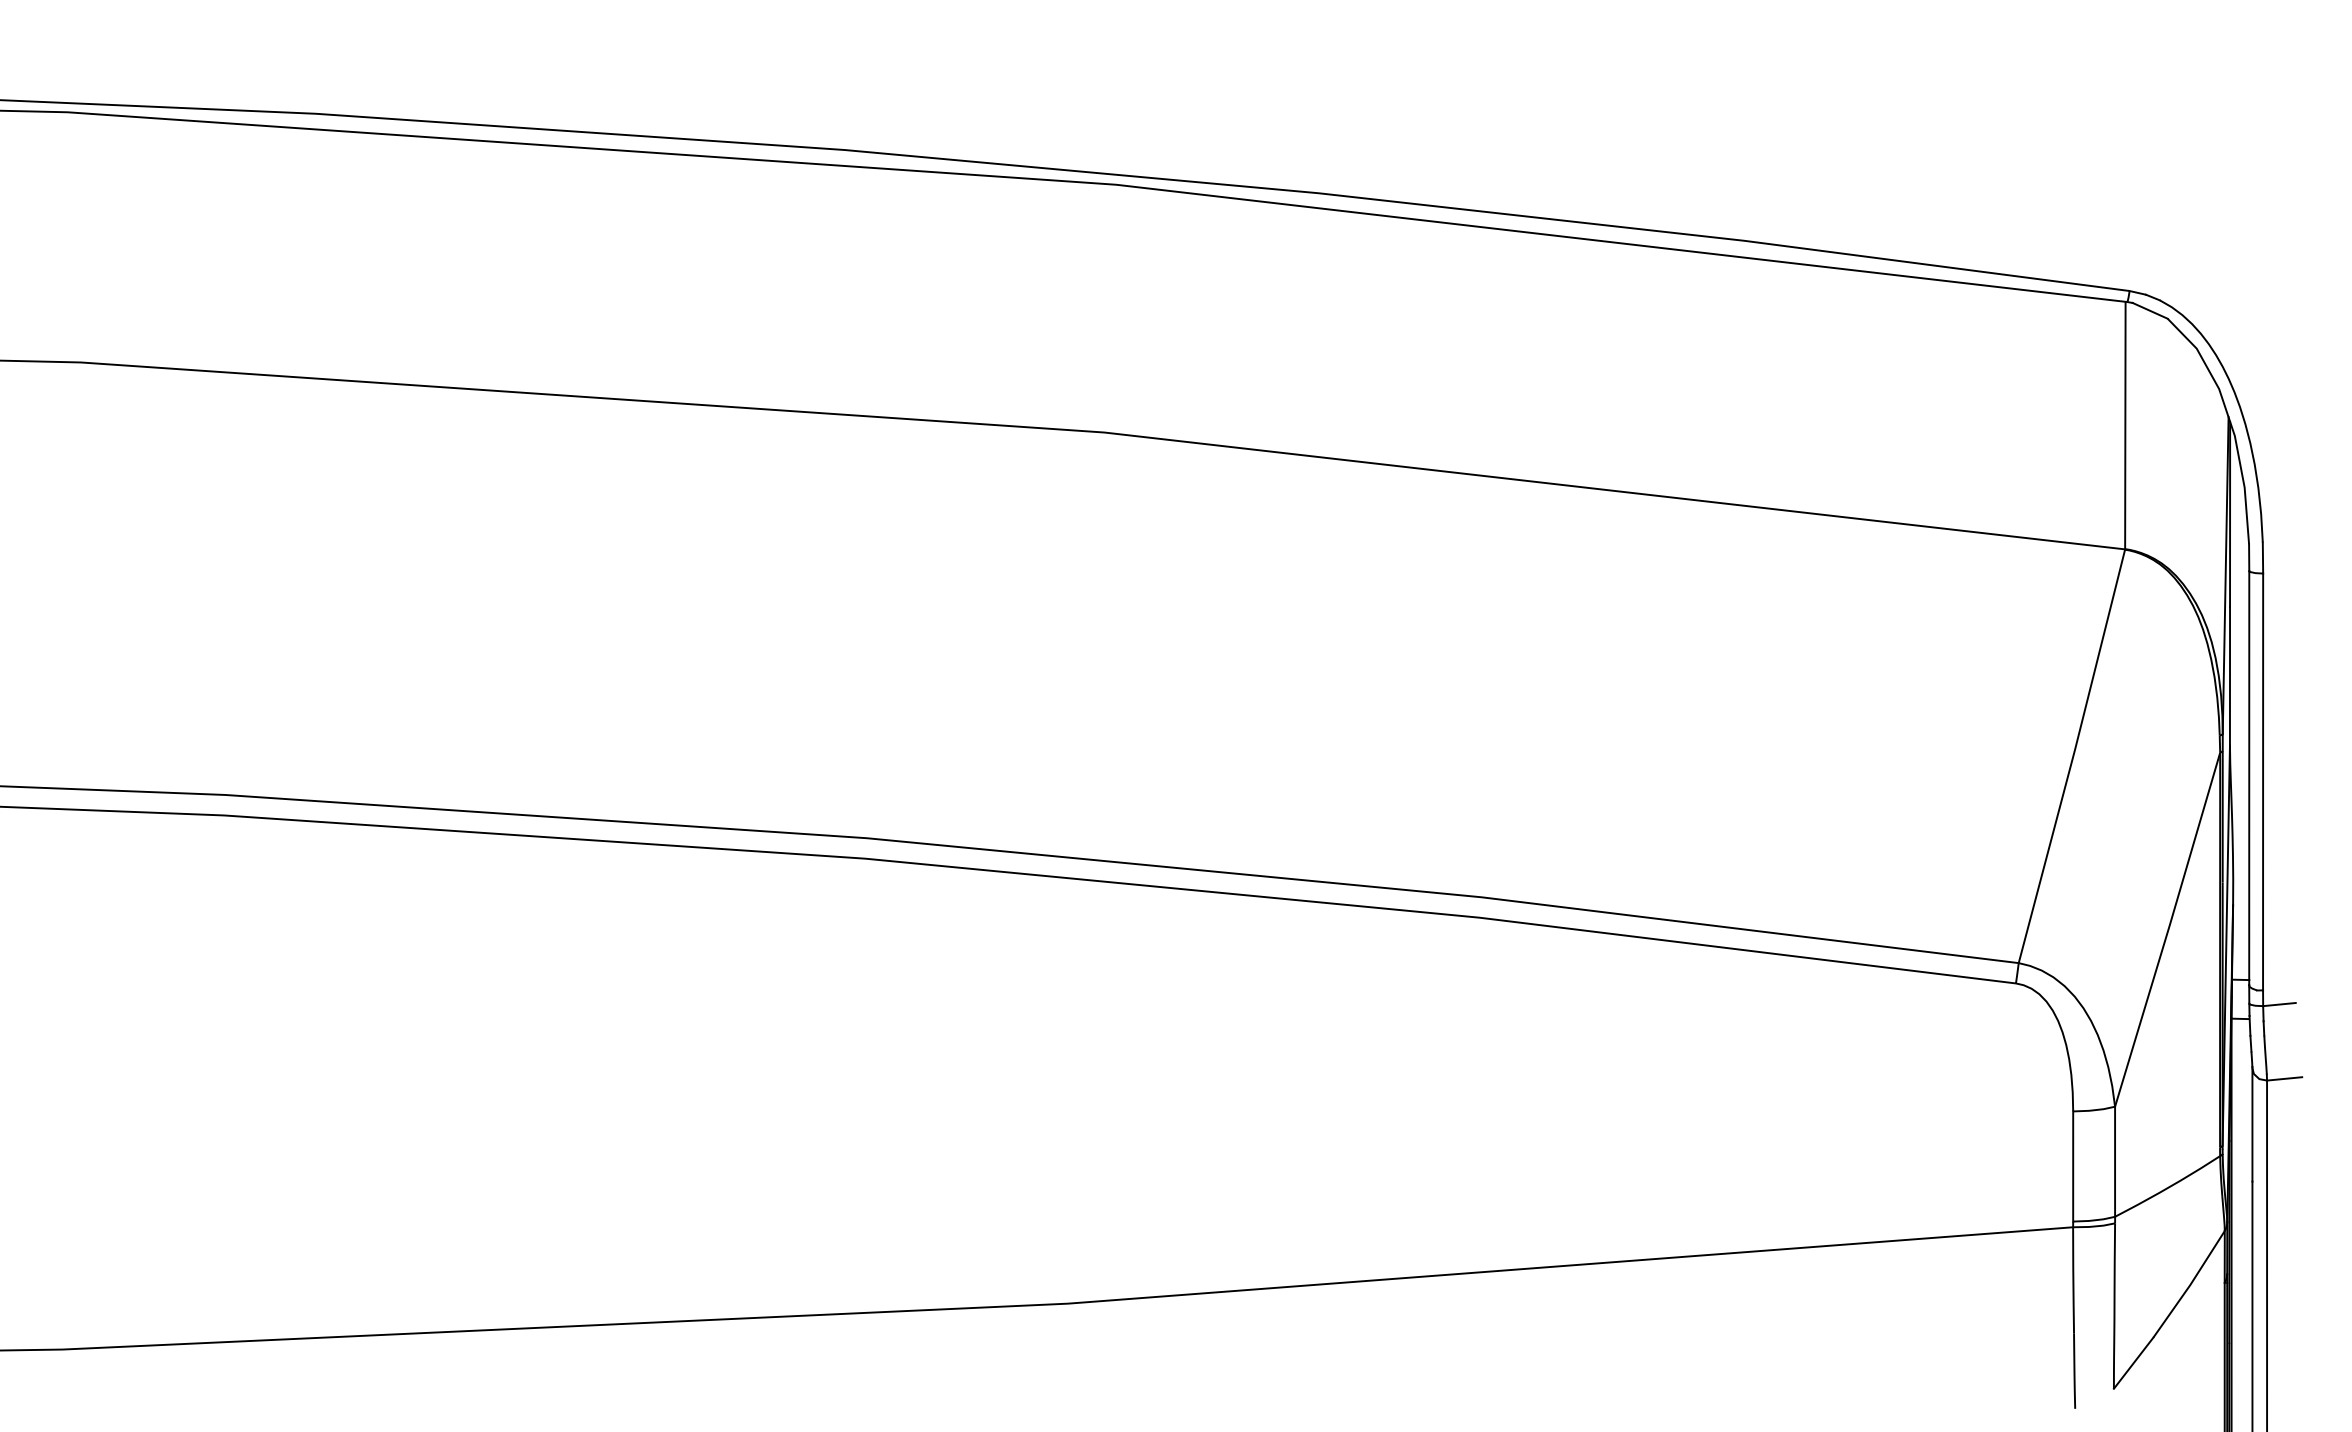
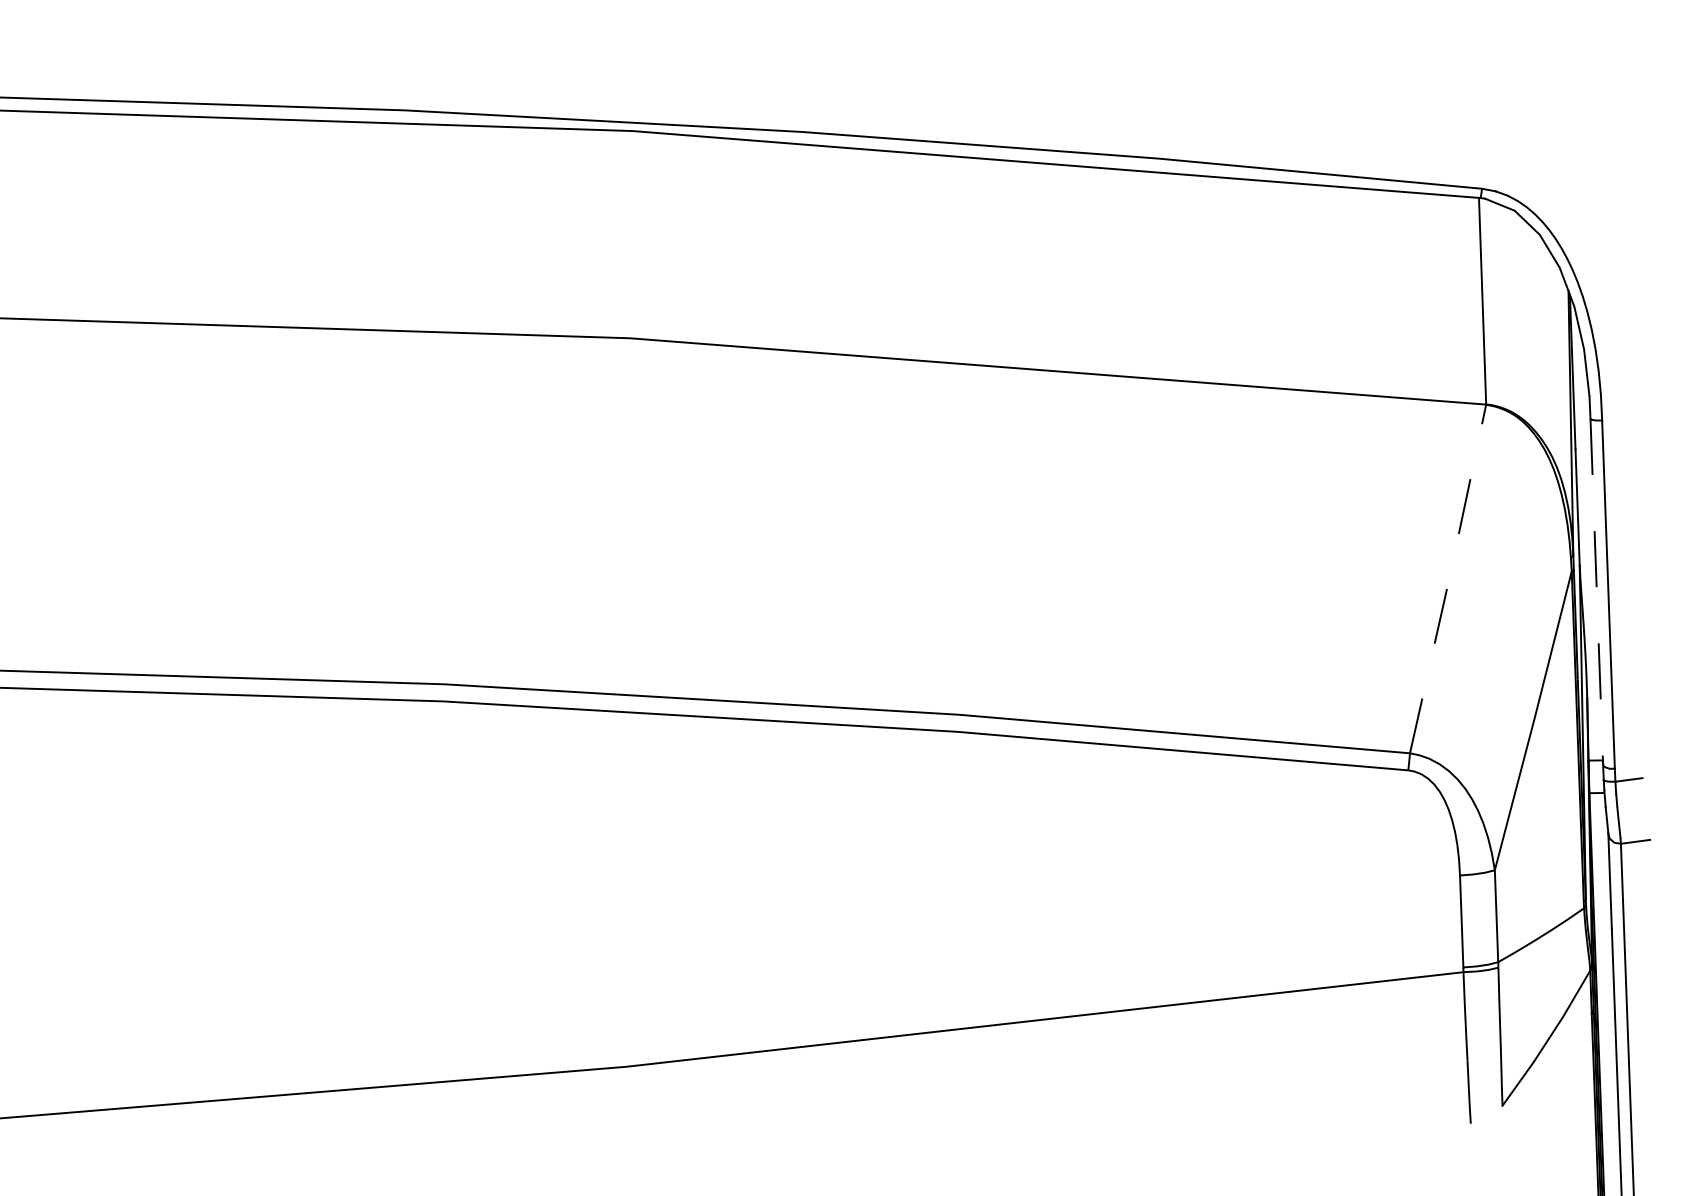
line: (2073, 755) -> (1449, 578), solid -> dashed
line: (2249, 777) -> (1597, 591), solid -> dashed

